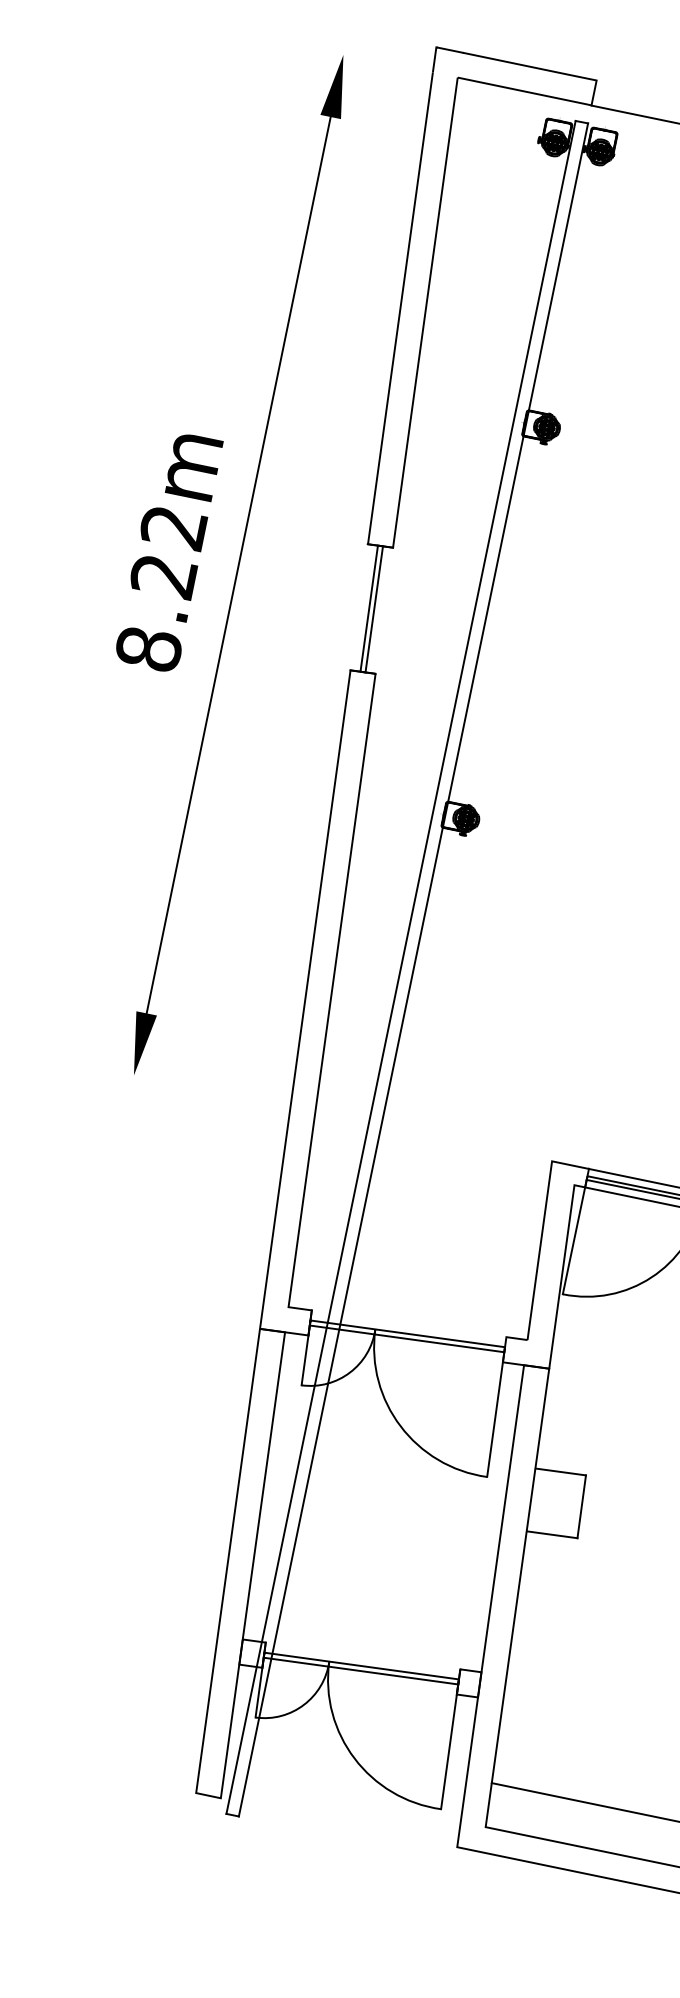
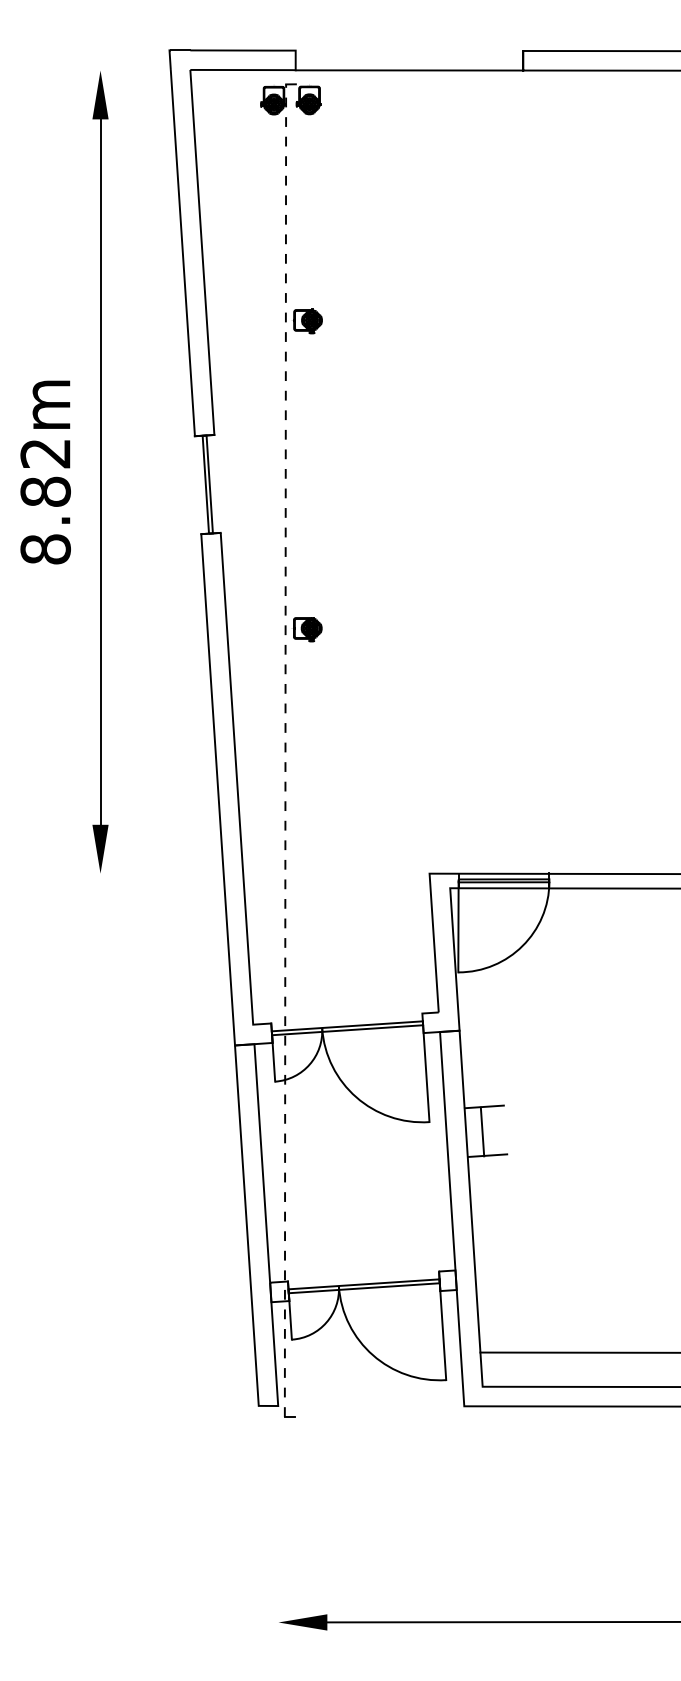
text: (163, 575) -> (45, 491), 8.22m -> 8.82m
line: (401, 967) -> (285, 750), solid -> dashed
line: (412, 969) -> (294, 750), removed
line: (581, 1506) -> (482, 1131), moved

